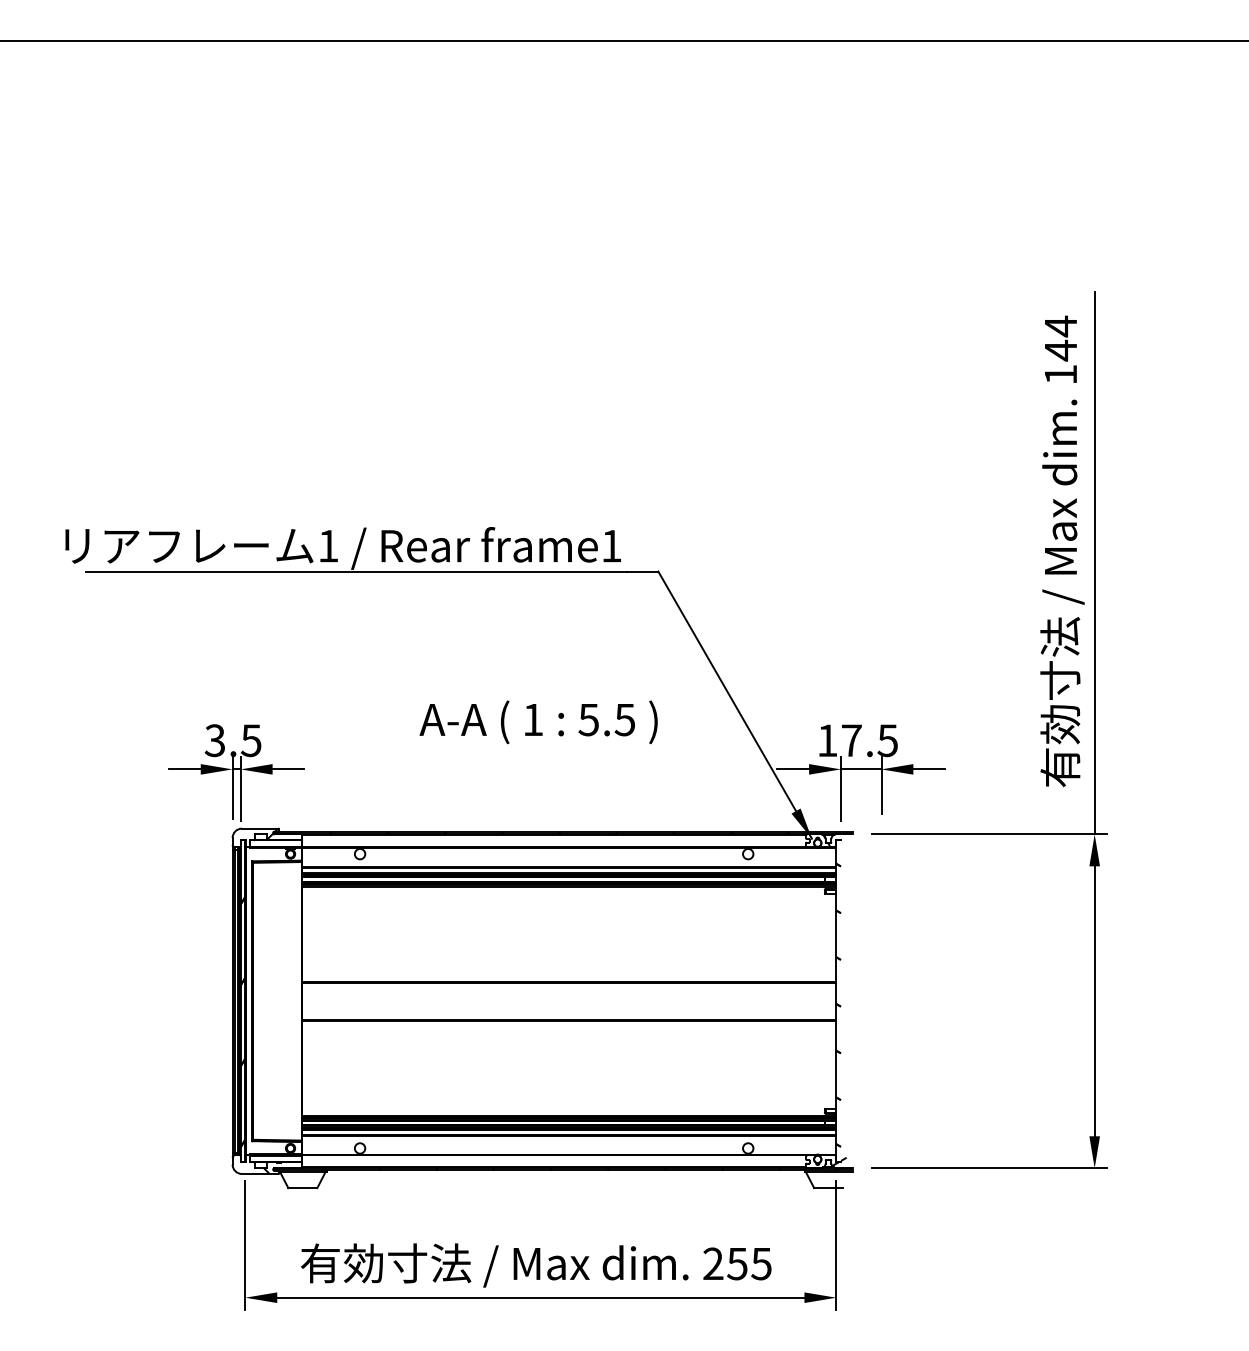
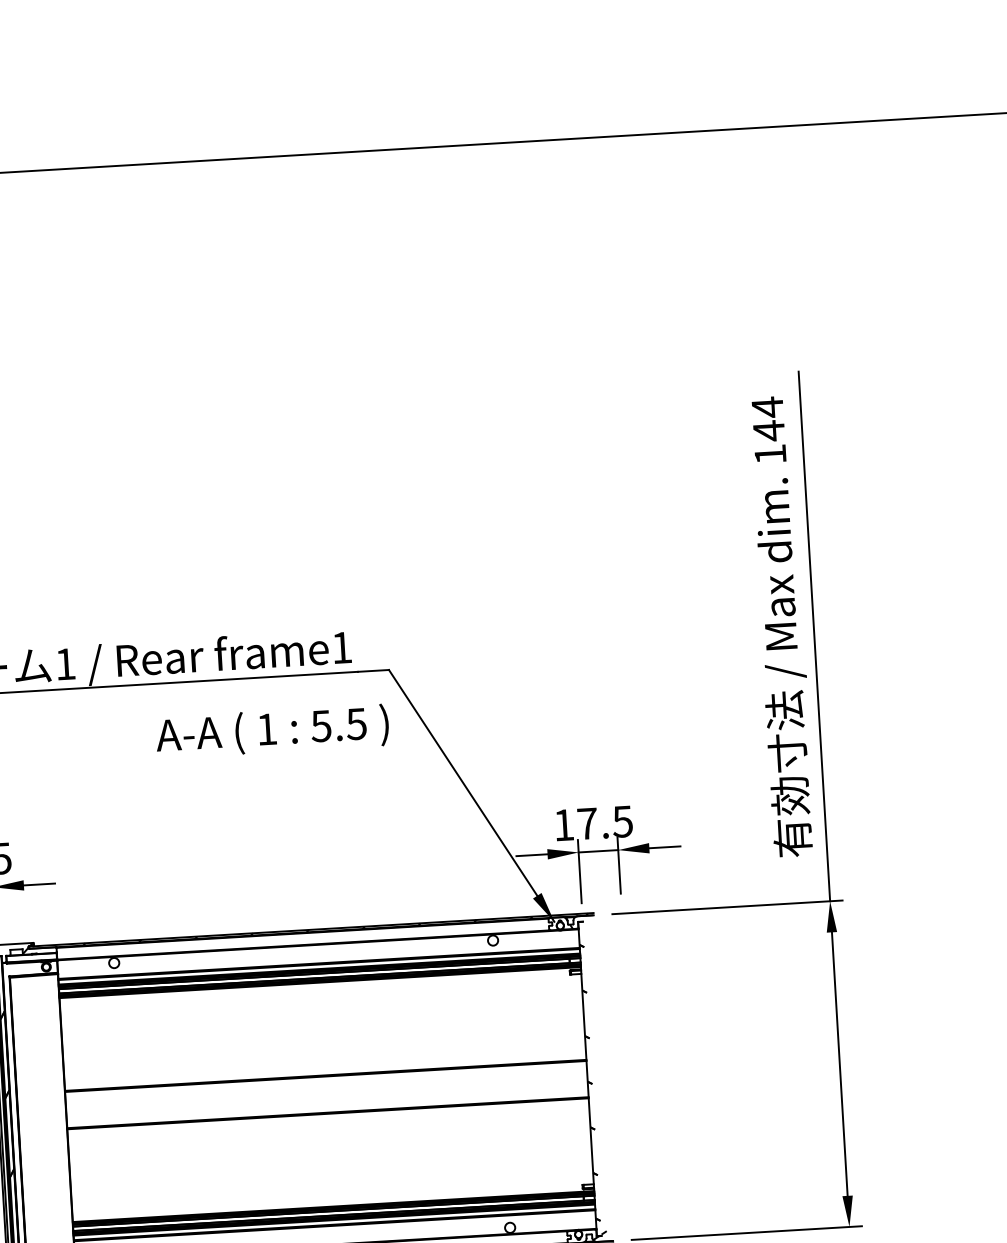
text: (538, 722) -> (272, 731), moved

